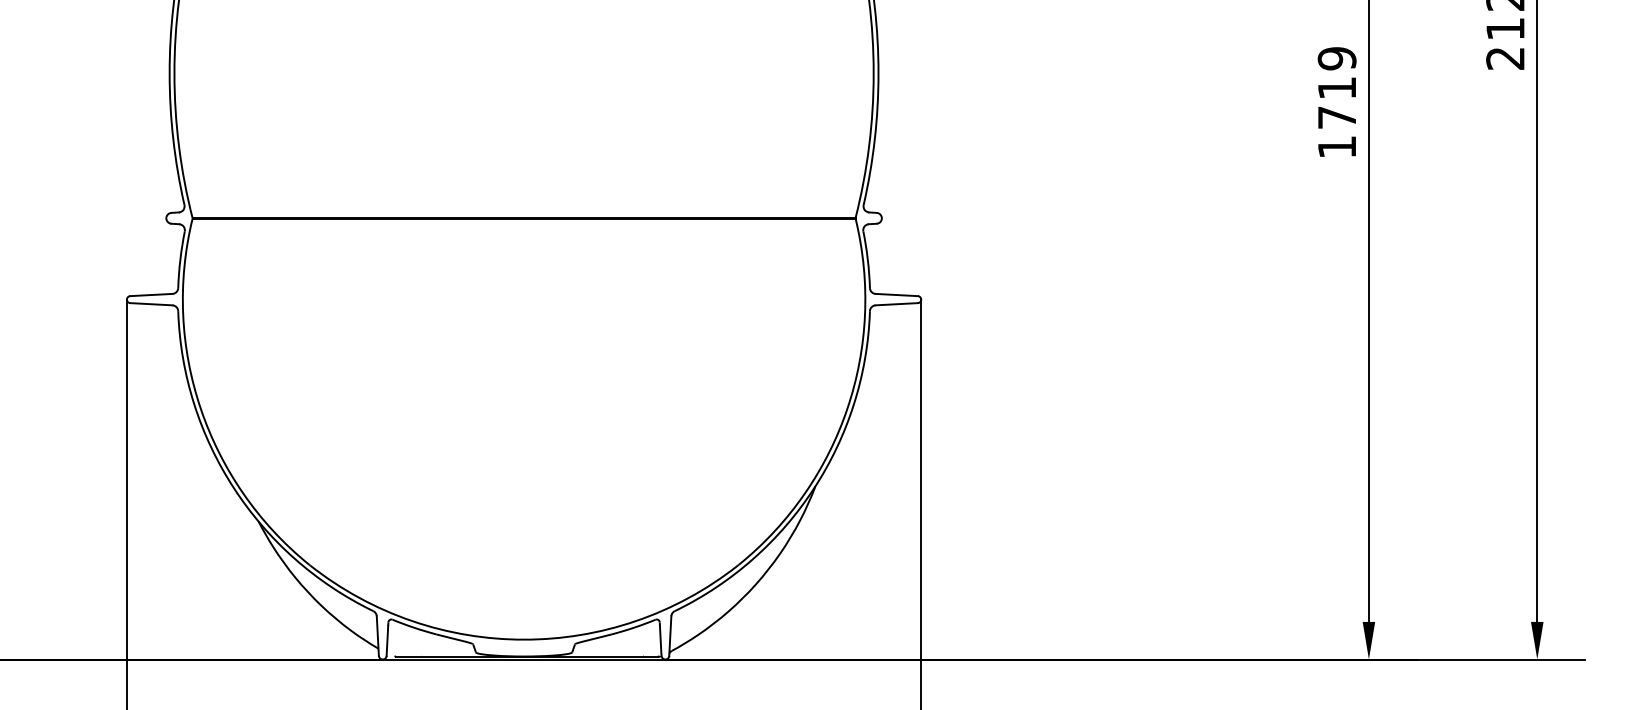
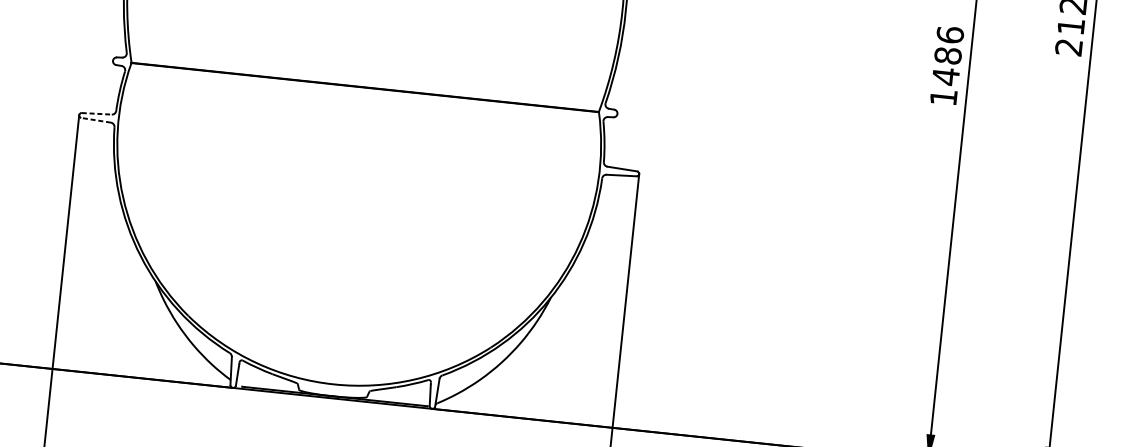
text: (1336, 88) -> (947, 56), 1719 -> 1486
line: (151, 295) -> (96, 114), solid -> dashed
line: (150, 304) -> (95, 120), solid -> dashed

